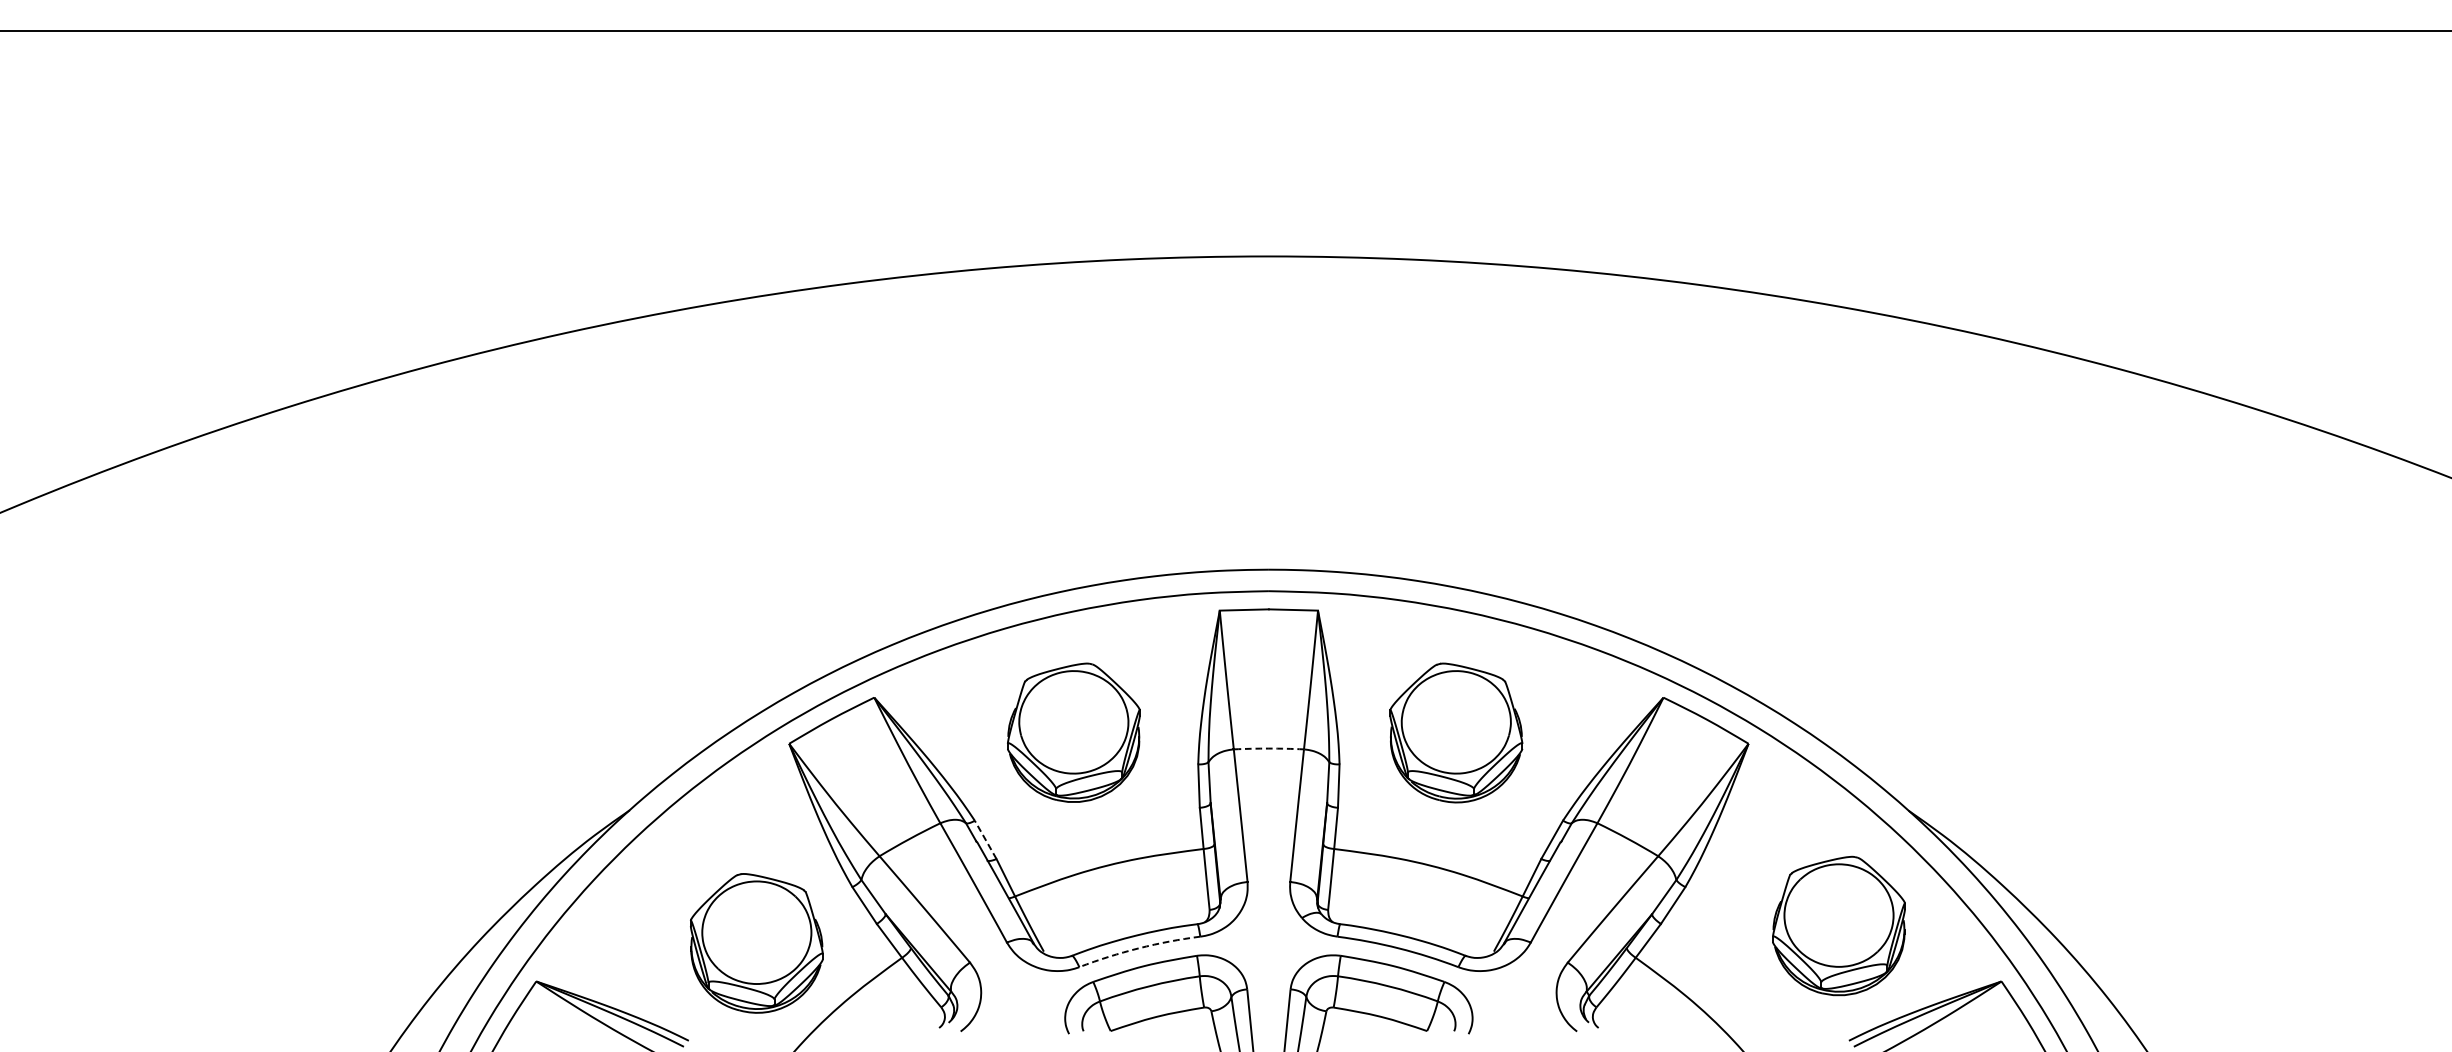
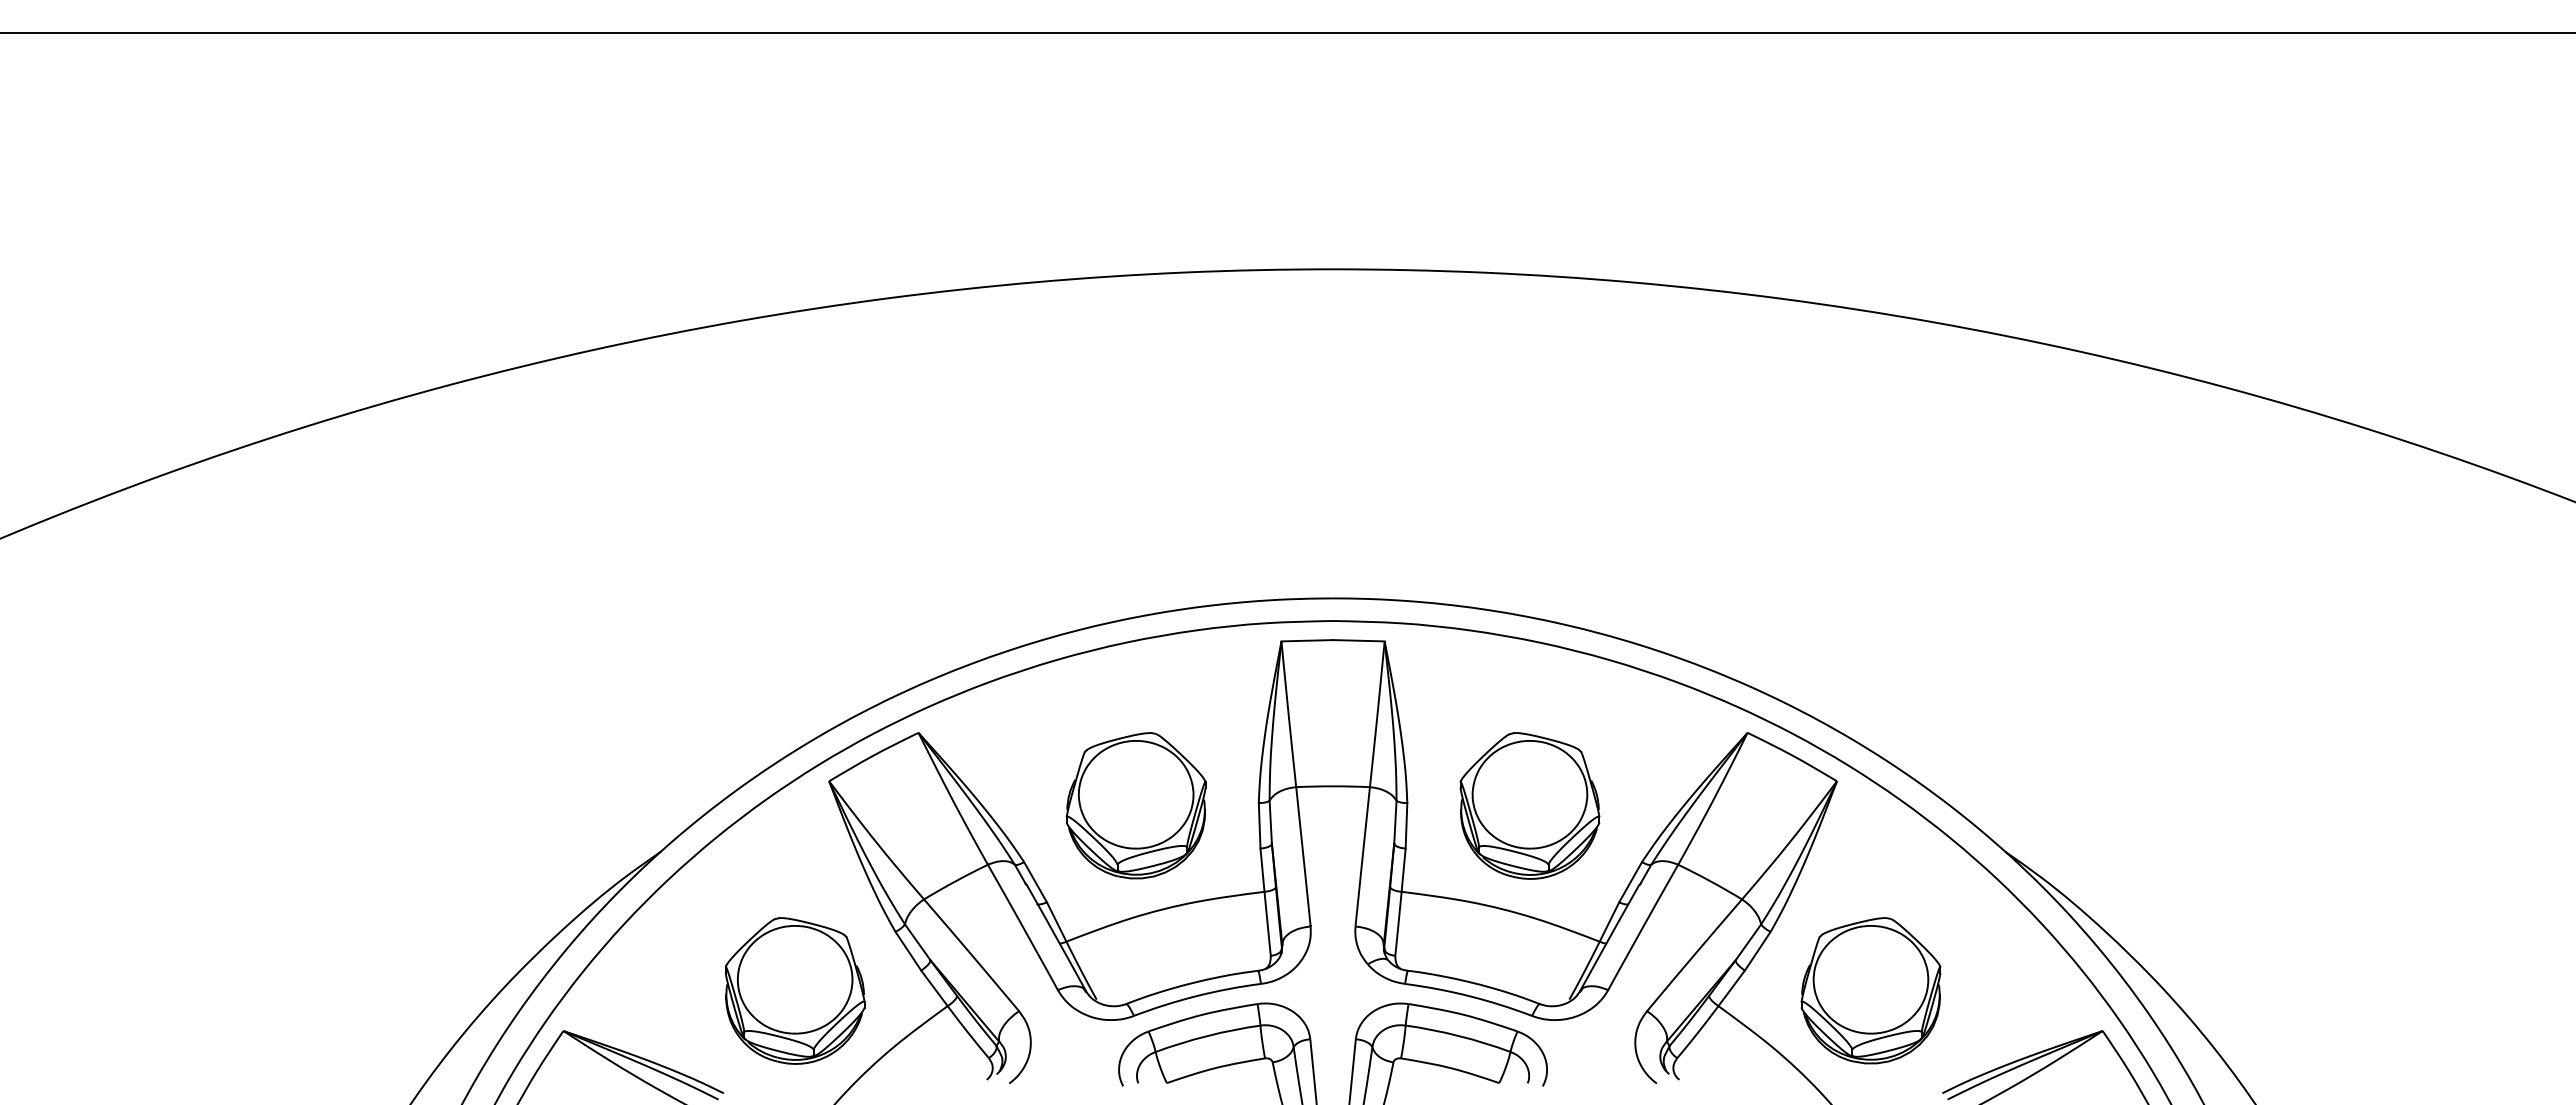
part: (1073, 732) -> (1135, 805), moved
part: (1455, 732) -> (1529, 805), moved
arc: (1269, 748) -> (1333, 786), dashed -> solid
line: (985, 839) -> (1035, 881), dashed -> solid
part: (1838, 925) -> (1870, 990), moved
arc: (1138, 948) -> (1196, 996), dashed -> solid

